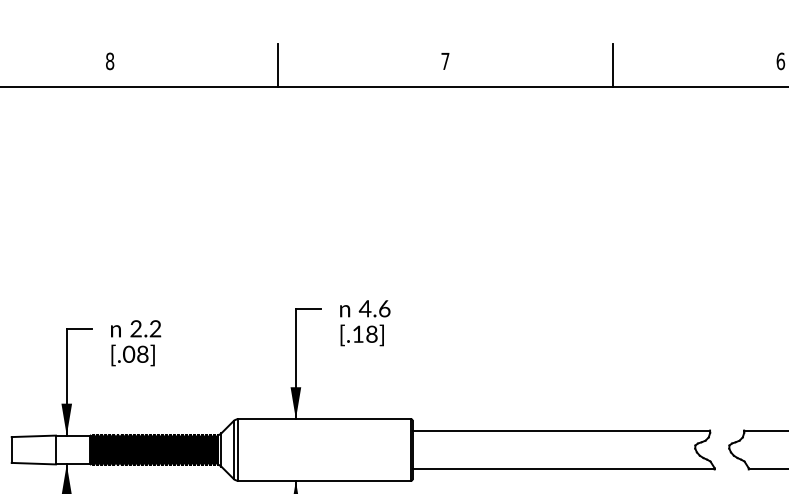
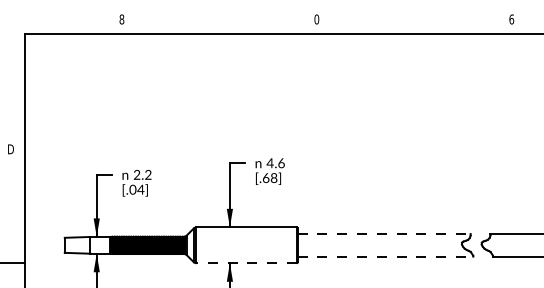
text: (444, 61) -> (316, 19), 7 -> 0
line: (277, 64) -> (219, 21), removed
line: (613, 64) -> (414, 21), removed
text: (358, 333) -> (266, 177), [.18] -> [.68]
text: (142, 353) -> (140, 189), [.08] -> [.04]
line: (561, 431) -> (384, 234), solid -> dashed
line: (563, 469) -> (385, 256), solid -> dashed
line: (324, 481) -> (246, 263), solid -> dashed

